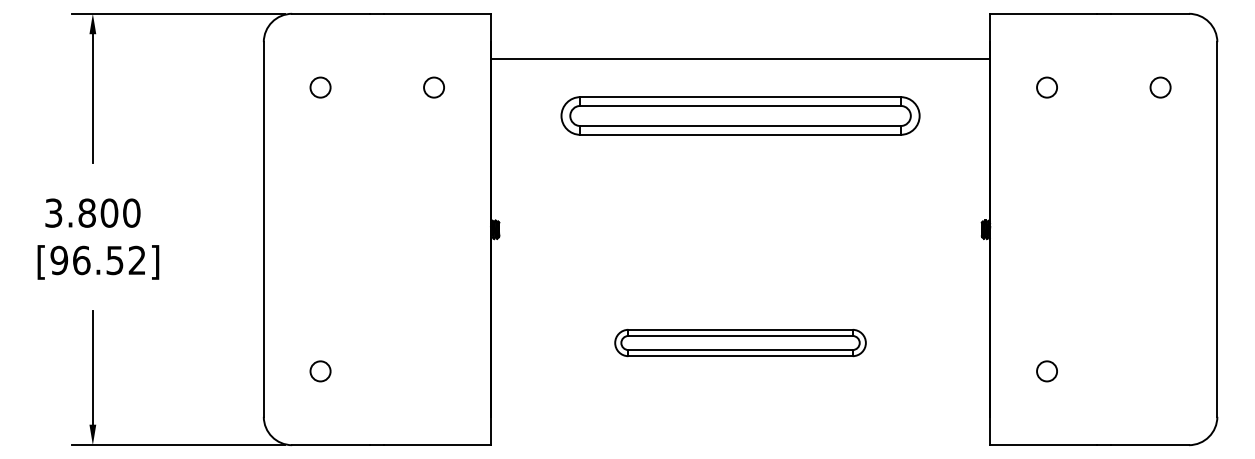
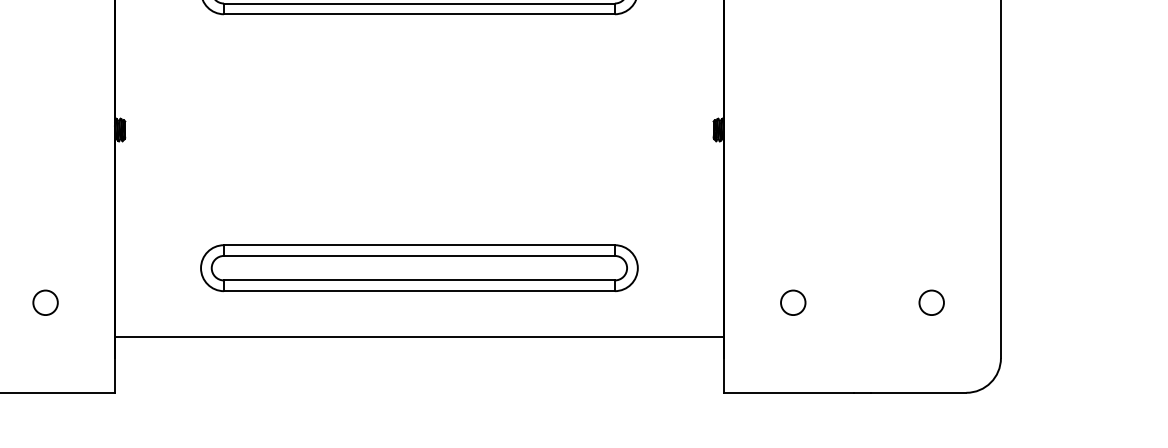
part: (740, 342) -> (419, 267), size x1.43
circle: (433, 371) -> (44, 302), added
circle: (1160, 371) -> (931, 302), added
line: (740, 399) -> (419, 337), added

